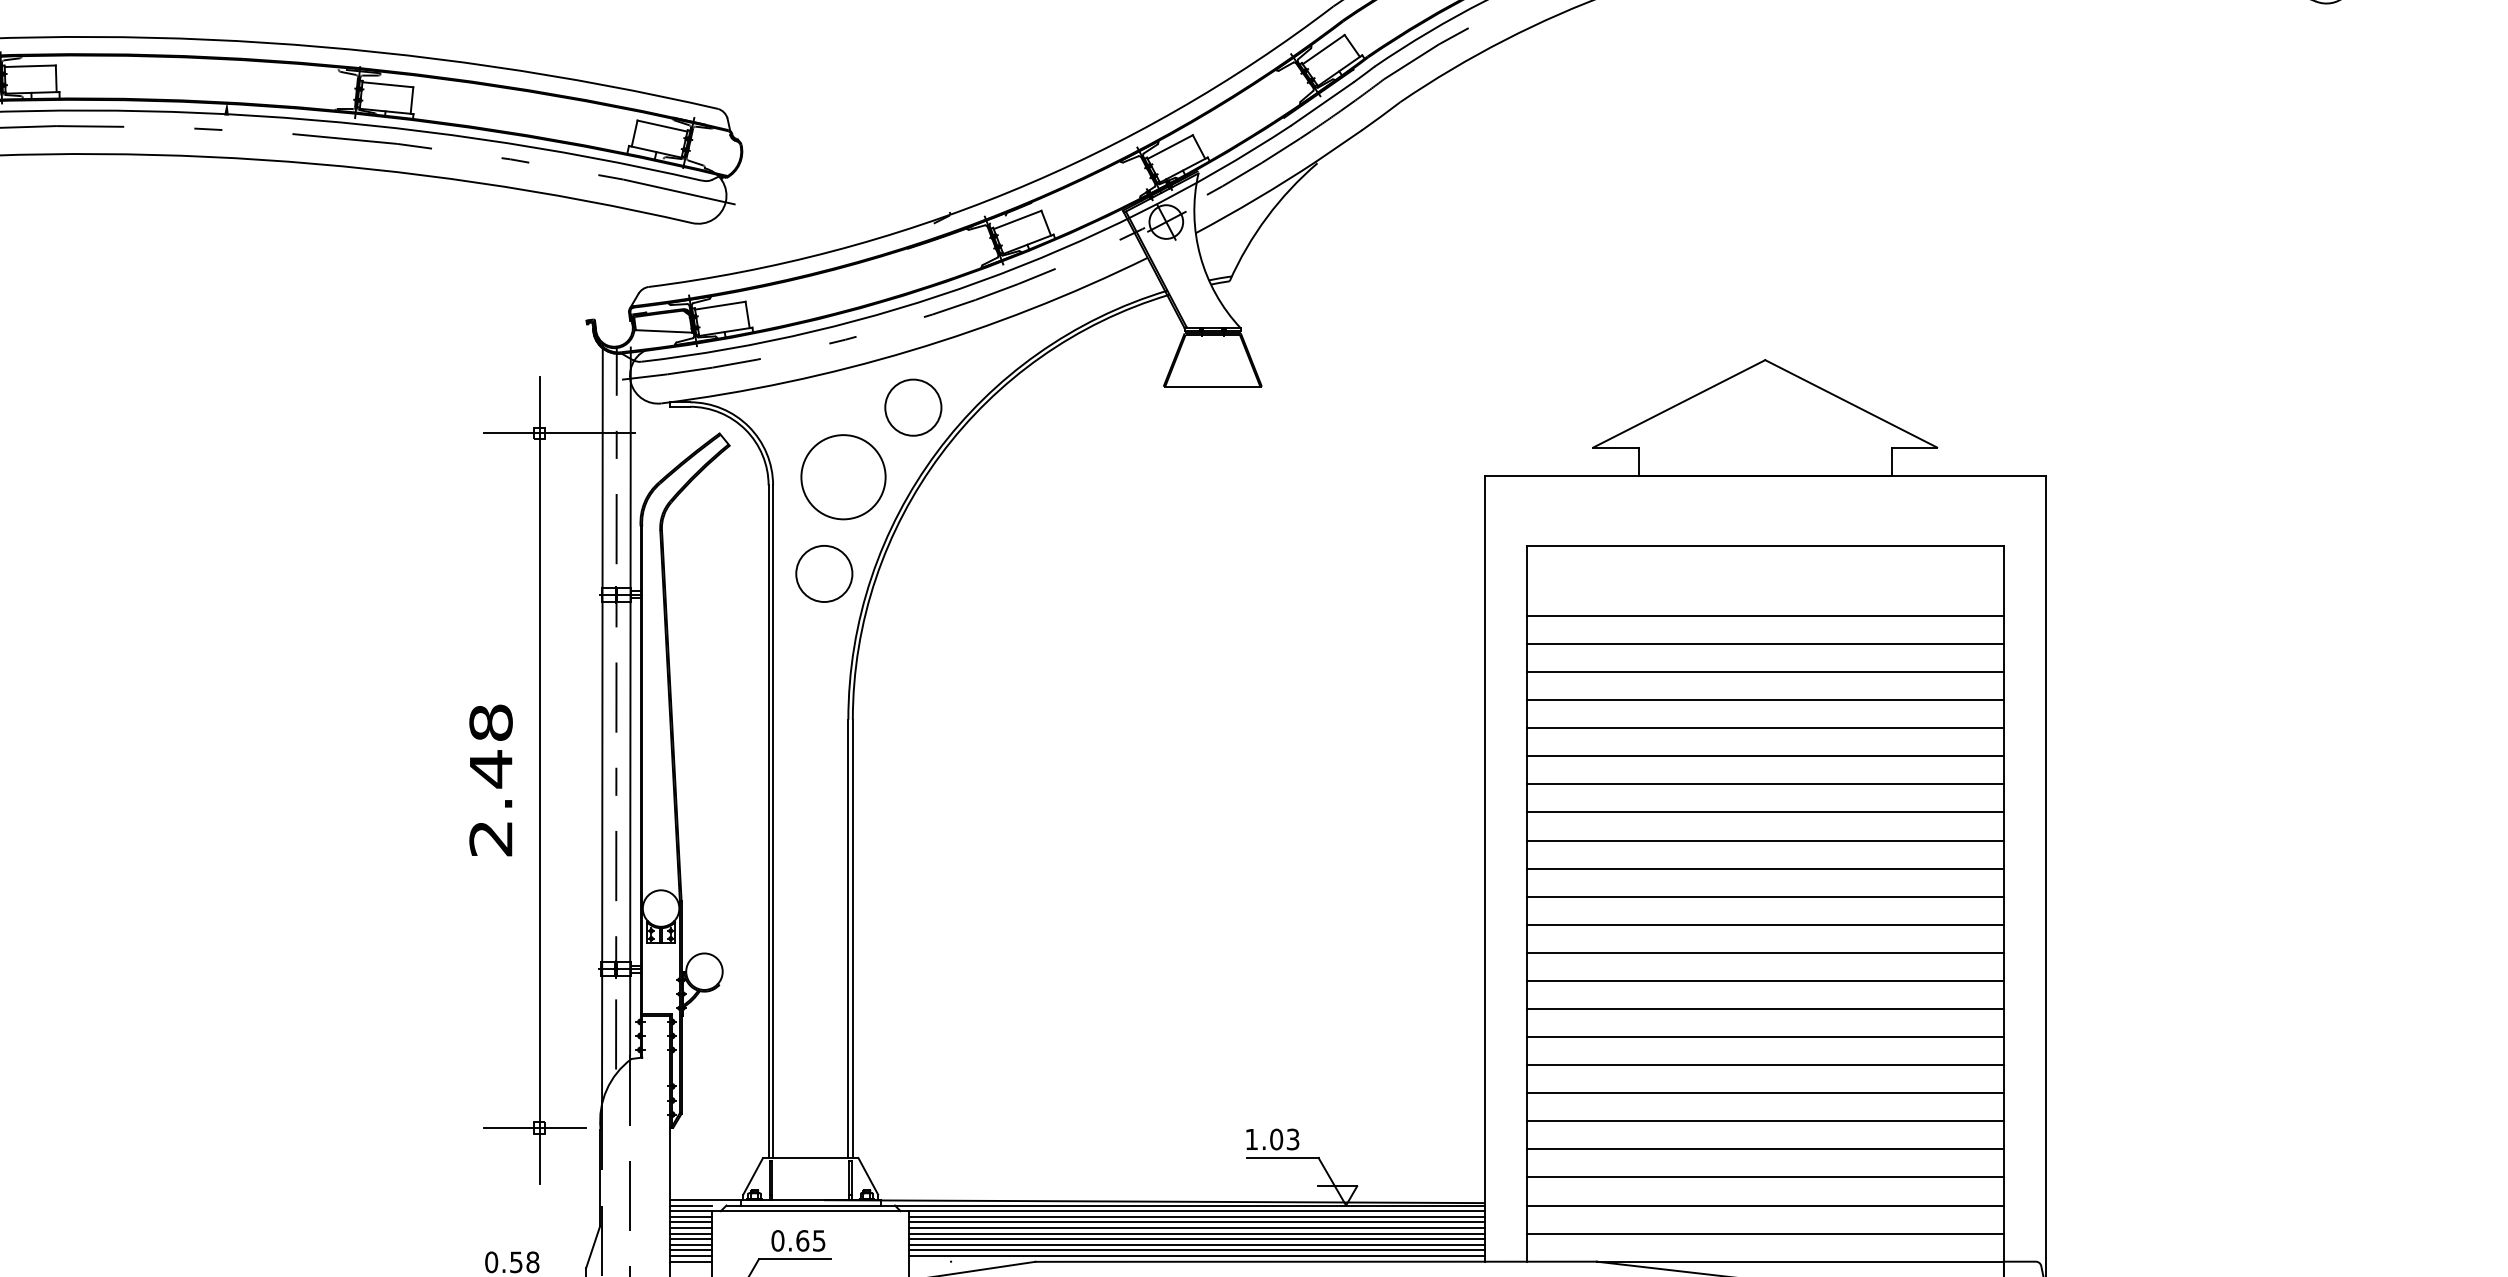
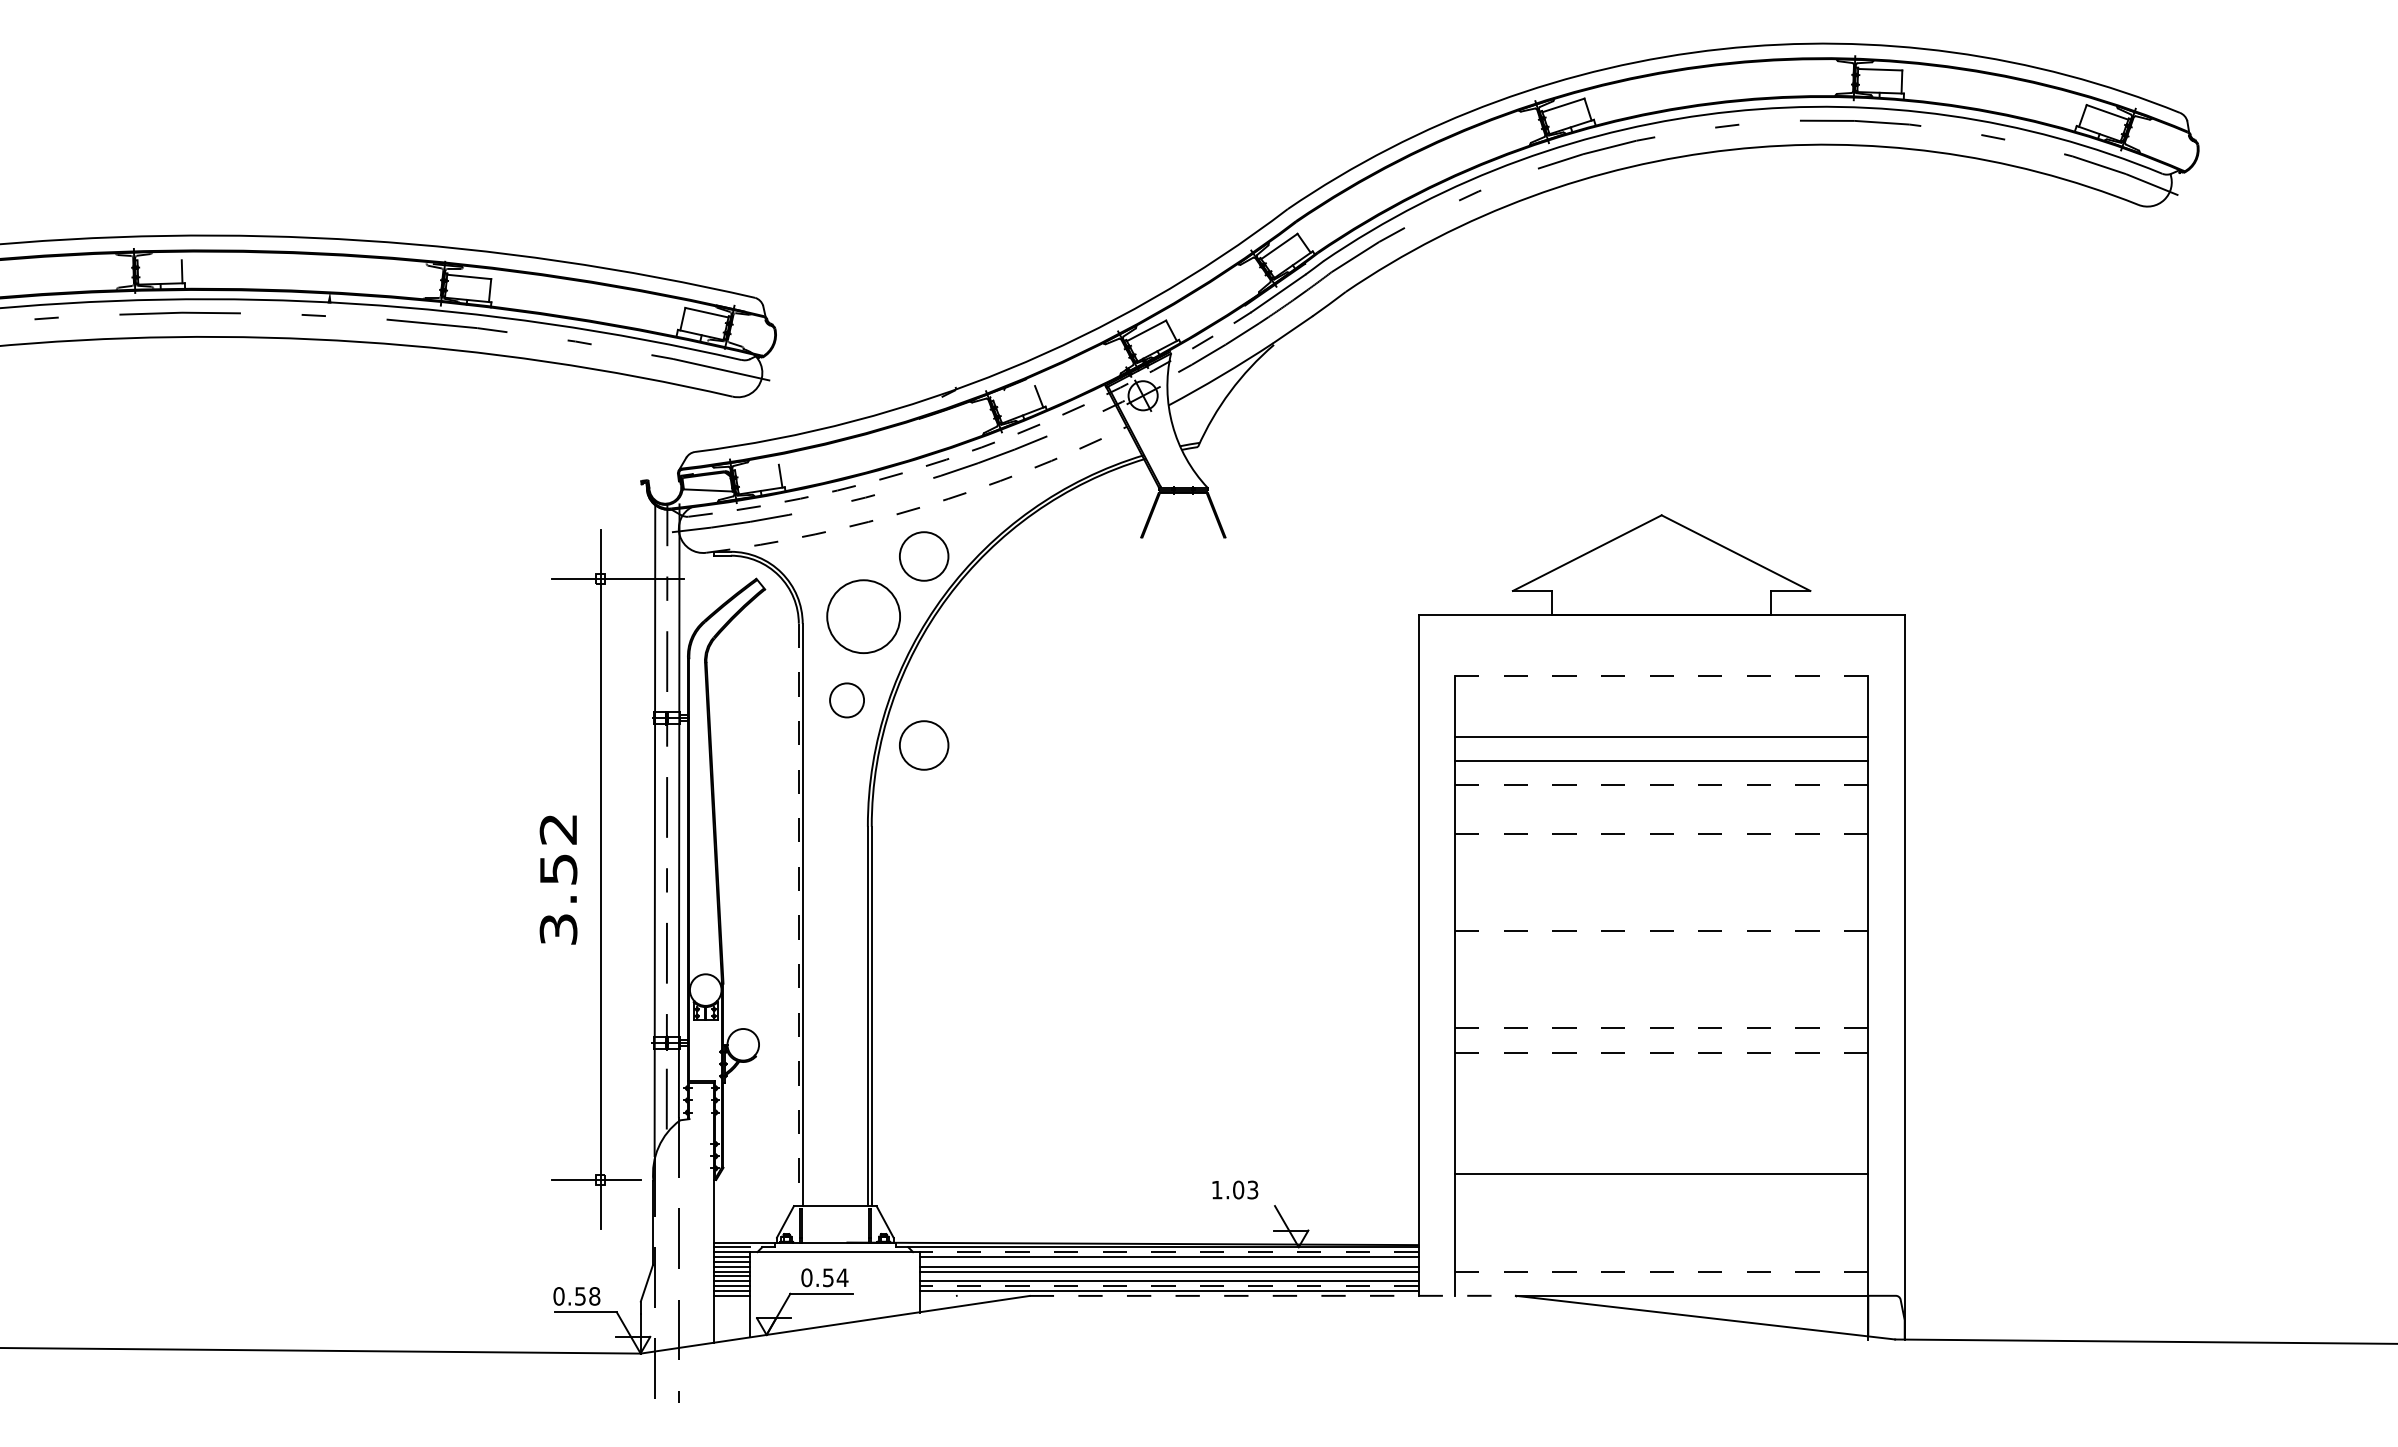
line: (30, 65) -> (159, 260), removed
line: (1017, 219) -> (1014, 393), removed
arc: (979, 281) -> (981, 447), solid -> dashed
line: (719, 304) -> (756, 467), removed
arc: (910, 351) -> (921, 507), solid -> dashed
line: (1211, 386) -> (1182, 538), removed
line: (1765, 546) -> (1661, 676), solid -> dashed
circle: (823, 574) -> (846, 700), size x0.7
circle: (913, 626) -> (924, 745), added
line: (1765, 672) -> (1661, 785), solid -> dashed
line: (1765, 699) -> (1661, 809), removed
line: (1765, 728) -> (1661, 834), solid -> dashed
line: (1765, 756) -> (1661, 858), removed
text: (491, 779) -> (558, 878), 2.48 -> 3.52
line: (1765, 784) -> (1661, 882), removed
line: (1765, 811) -> (1661, 906), removed
line: (768, 822) -> (798, 915), solid -> dashed
line: (1765, 840) -> (1661, 931), solid -> dashed
line: (1765, 868) -> (1661, 955), removed
line: (1765, 896) -> (1661, 979), removed
line: (1765, 925) -> (1661, 1004), removed
line: (1765, 952) -> (1661, 1028), solid -> dashed
line: (1765, 980) -> (1661, 1052), solid -> dashed
line: (1765, 1009) -> (1661, 1077), removed
line: (1765, 1037) -> (1661, 1101), removed
line: (1765, 1064) -> (1661, 1125), removed
line: (1765, 1092) -> (1661, 1149), removed
line: (1765, 1149) -> (1661, 1198), removed
line: (1282, 1158) -> (1243, 1206), removed
line: (1765, 1176) -> (1661, 1222), removed
line: (810, 1205) -> (835, 1247), removed
line: (1765, 1205) -> (1661, 1247), removed
line: (1195, 1211) -> (1168, 1252), solid -> dashed
line: (1196, 1222) -> (1169, 1261), removed
line: (1765, 1233) -> (1661, 1271), solid -> dashed
line: (1196, 1239) -> (1169, 1276), removed
text: (810, 1240) -> (835, 1277), 0.65 -> 0.54
line: (1195, 1250) -> (1168, 1286), solid -> dashed
line: (1316, 1261) -> (1273, 1295), solid -> dashed

